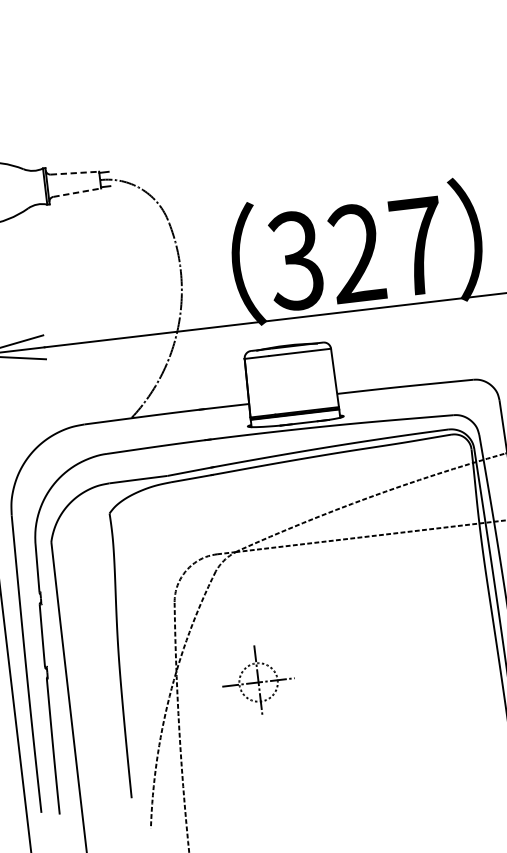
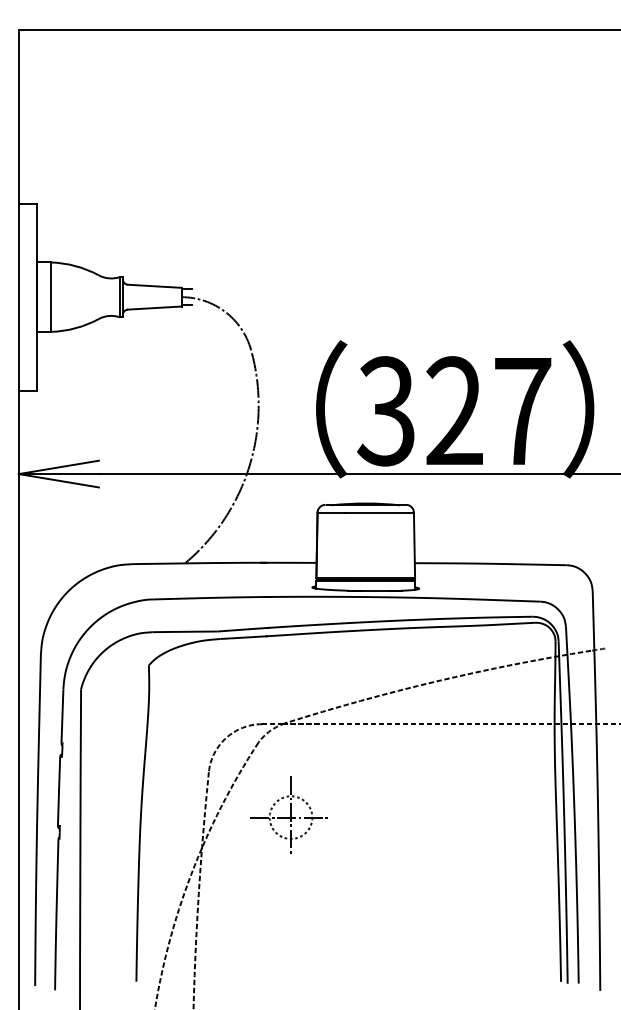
line: (74, 173) -> (154, 286), dashed -> solid
line: (77, 193) -> (154, 308), dashed -> solid
part: (255, 679) -> (288, 814), moved

